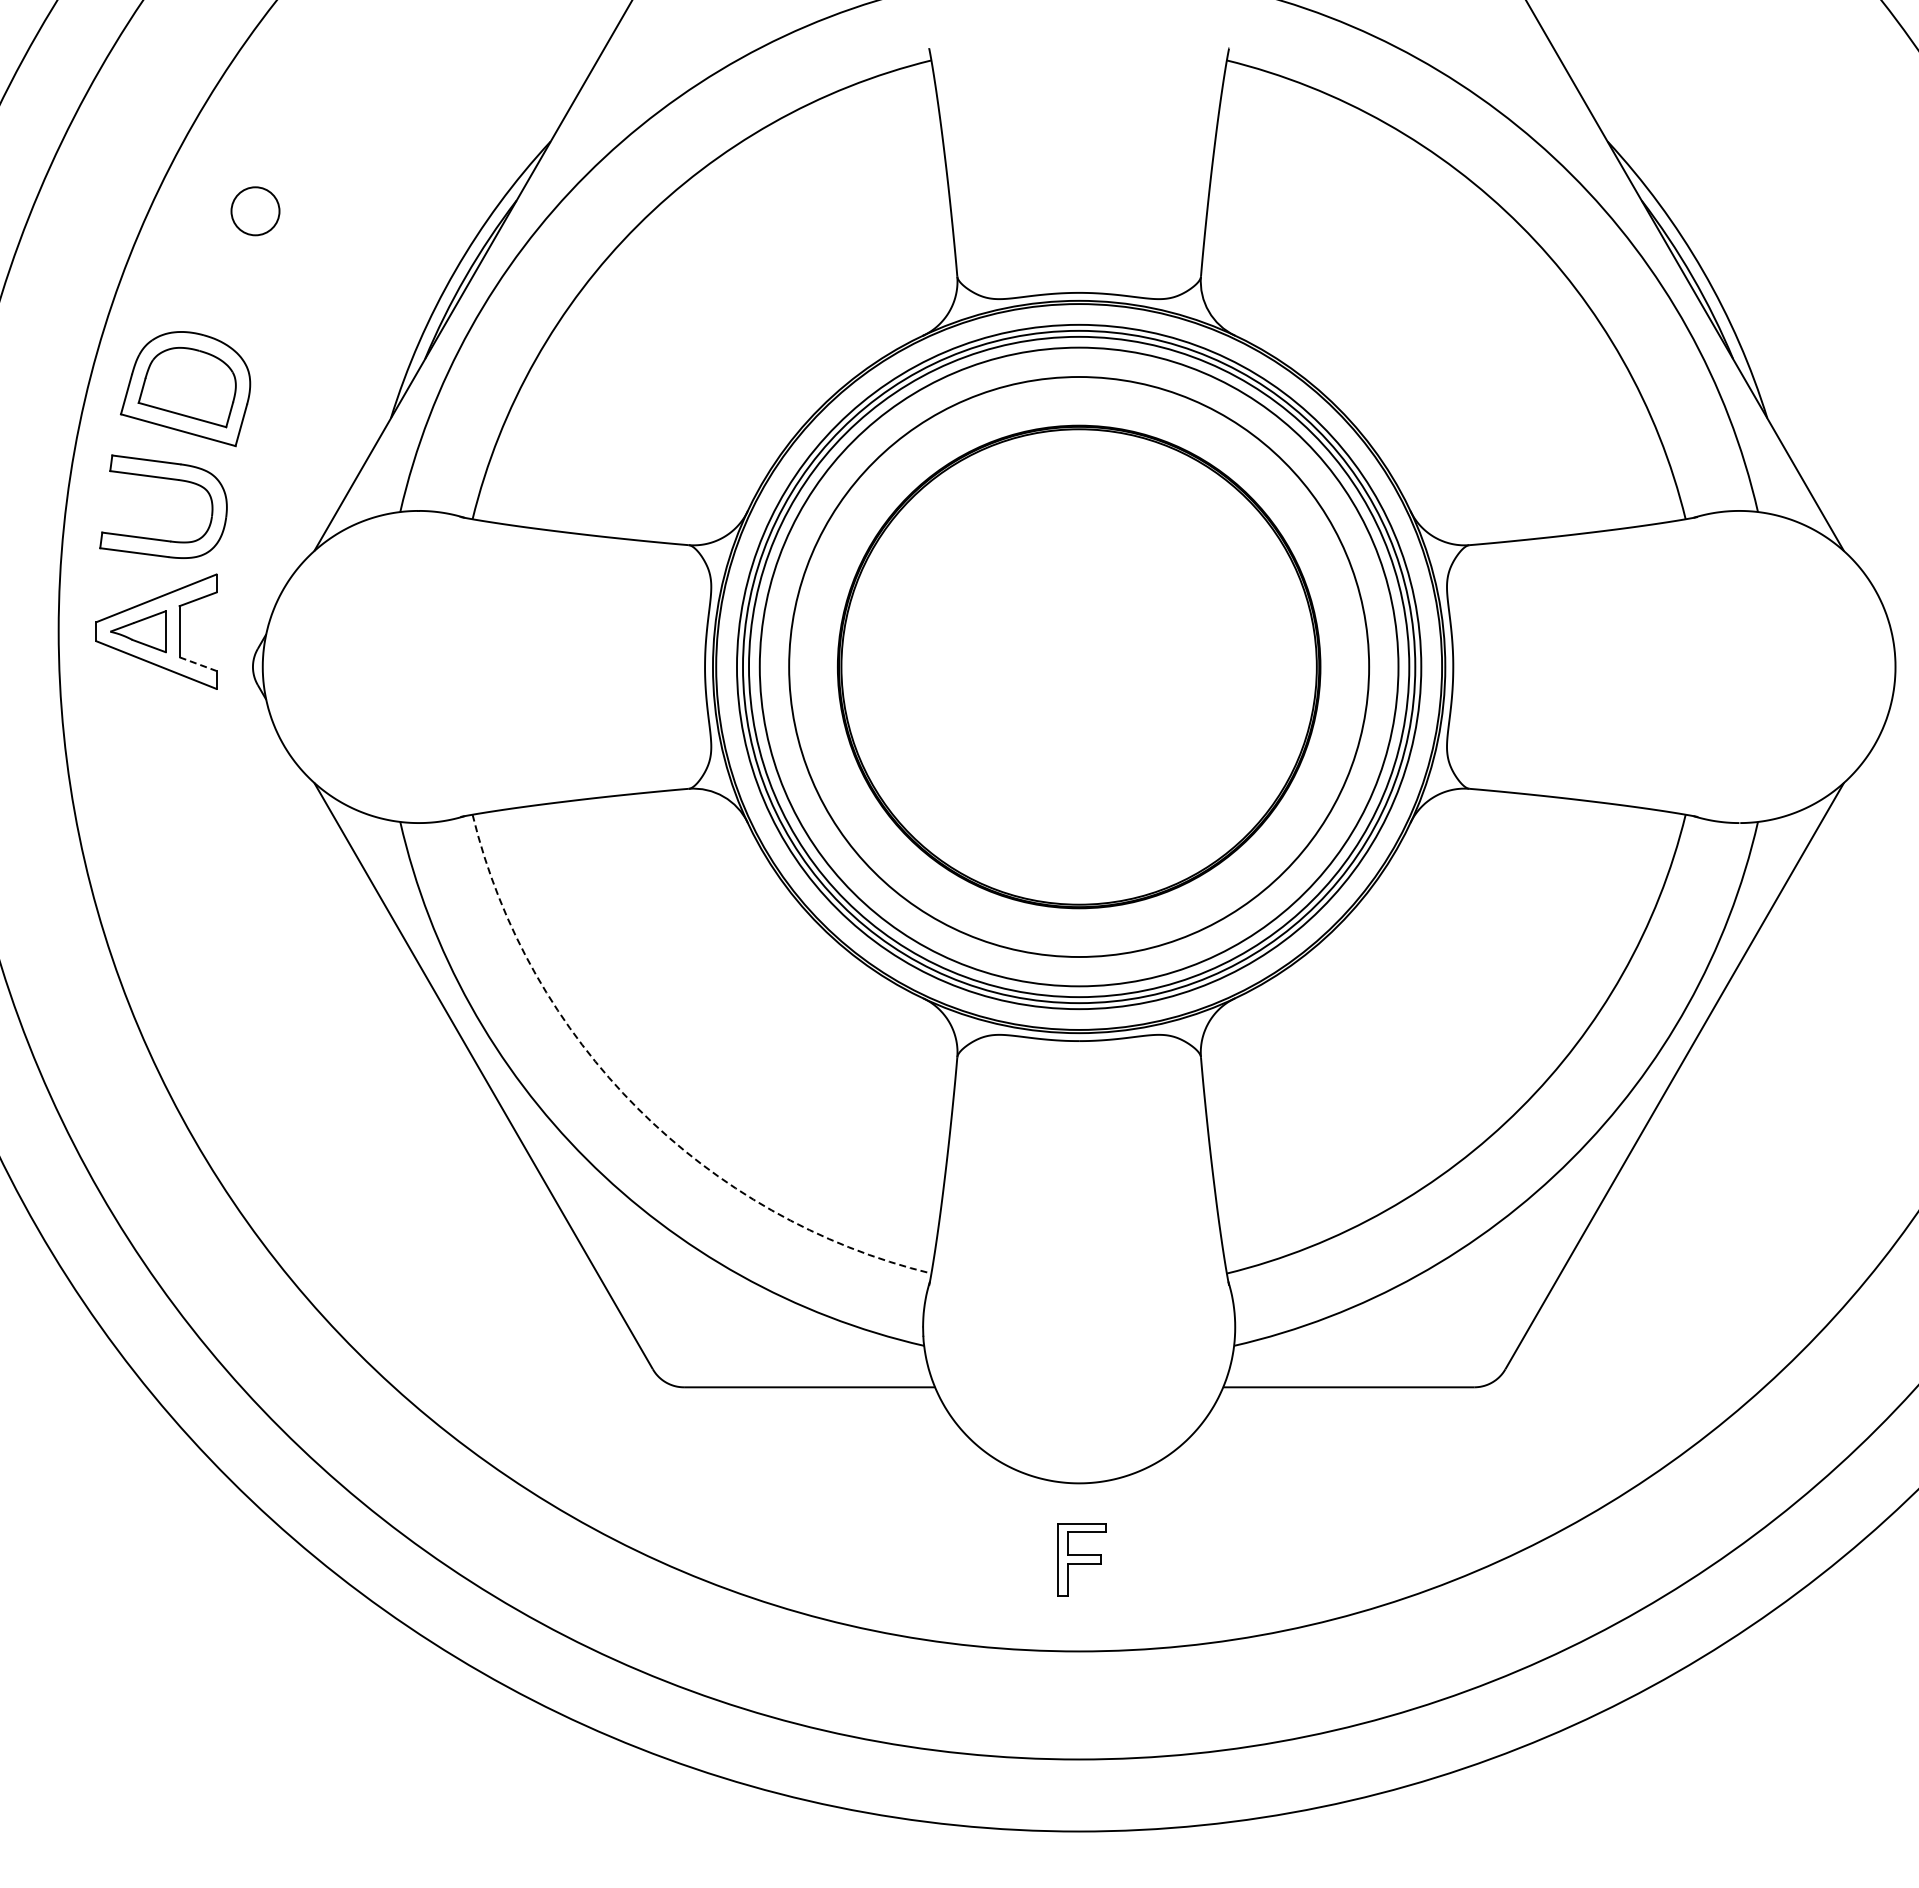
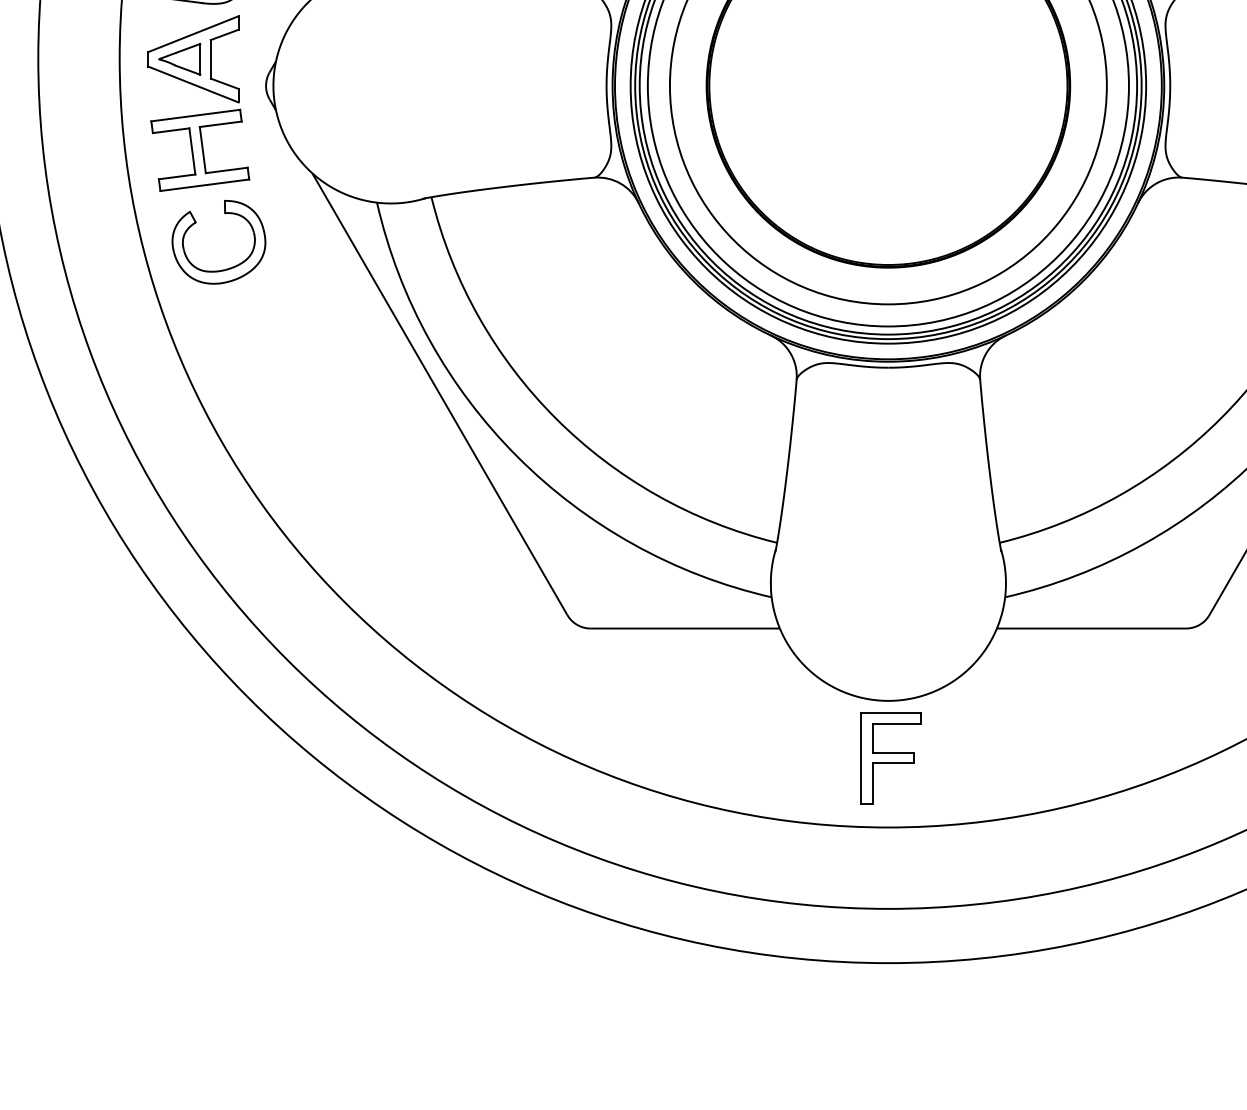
line: (198, 664) -> (225, 84), dashed -> solid
part: (165, 752) -> (200, 150), added
part: (197, 910) -> (224, 269), added
arc: (637, 1108) -> (555, 418), dashed -> solid
part: (1081, 1559) -> (890, 758), size x1.67

